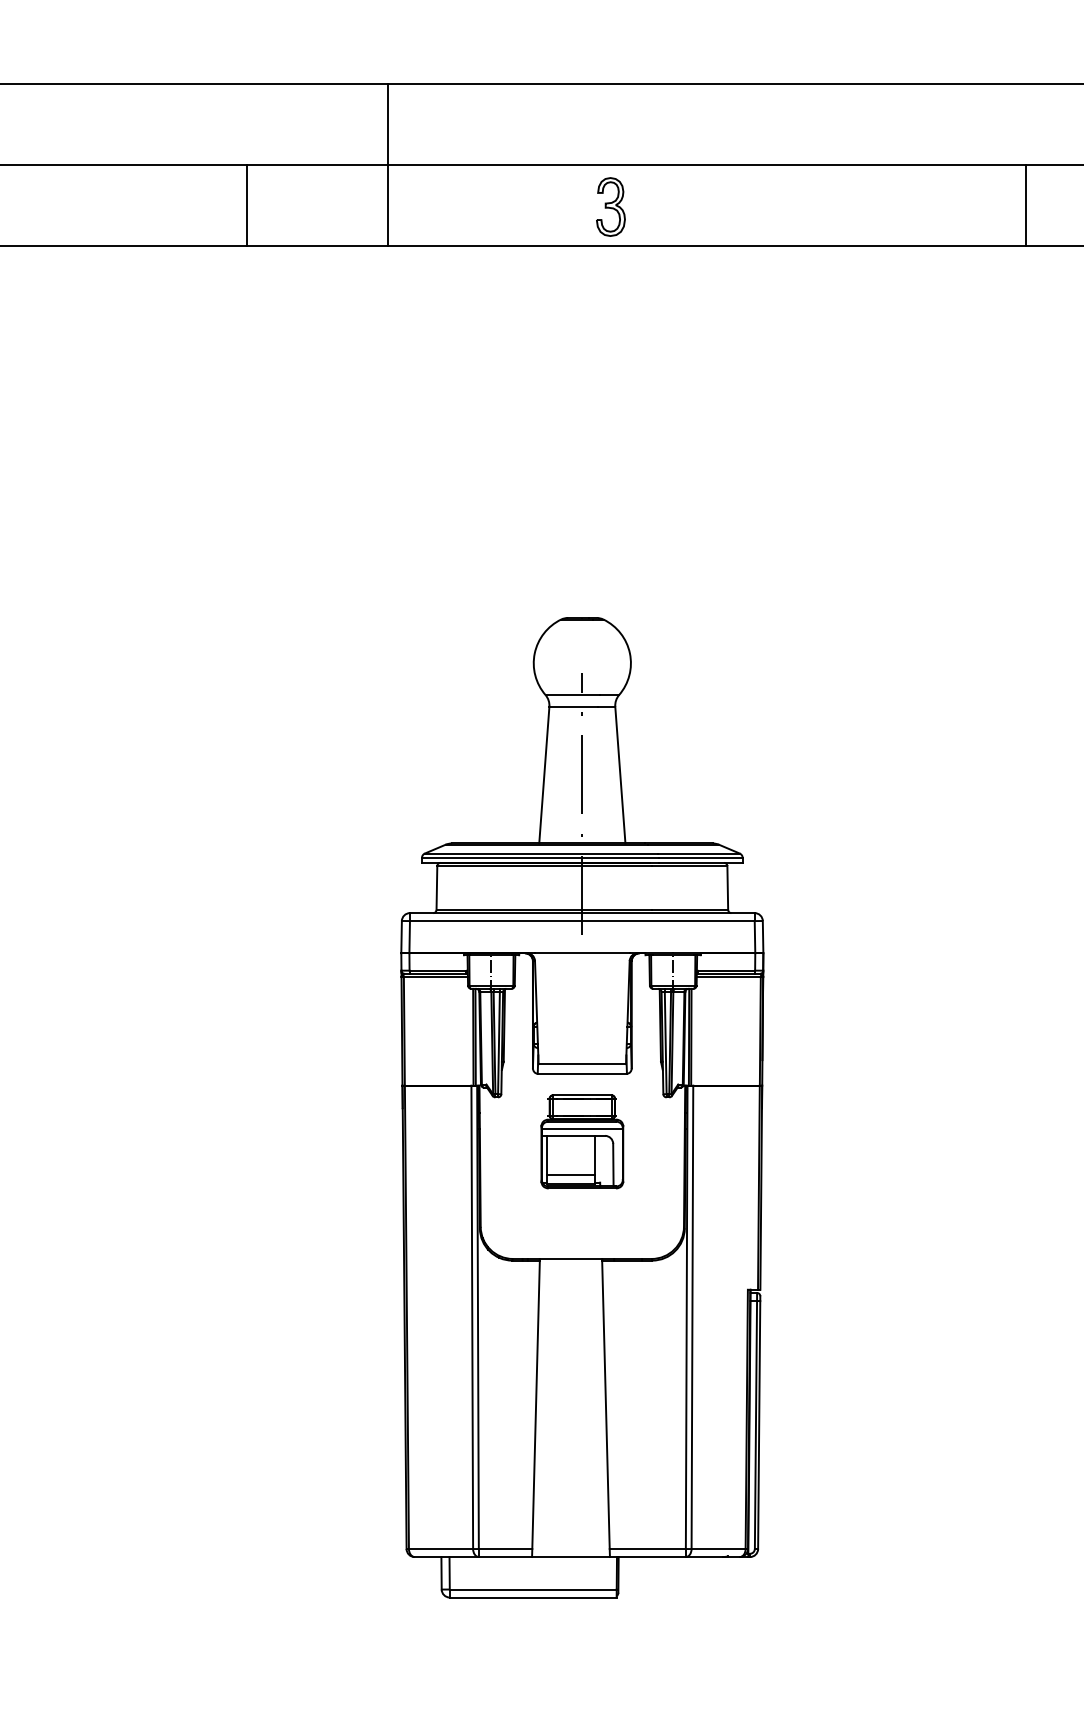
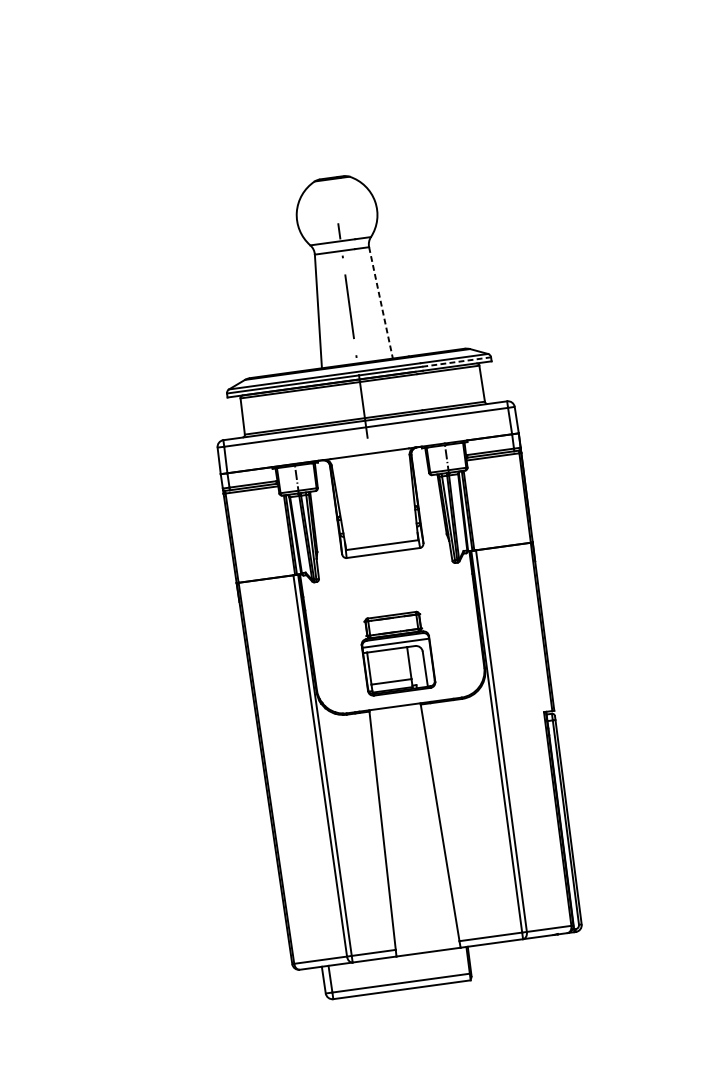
line: (620, 775) -> (381, 303), solid -> dashed
line: (700, 858) -> (456, 362), solid -> dashed
part: (582, 1141) -> (397, 653), moved

